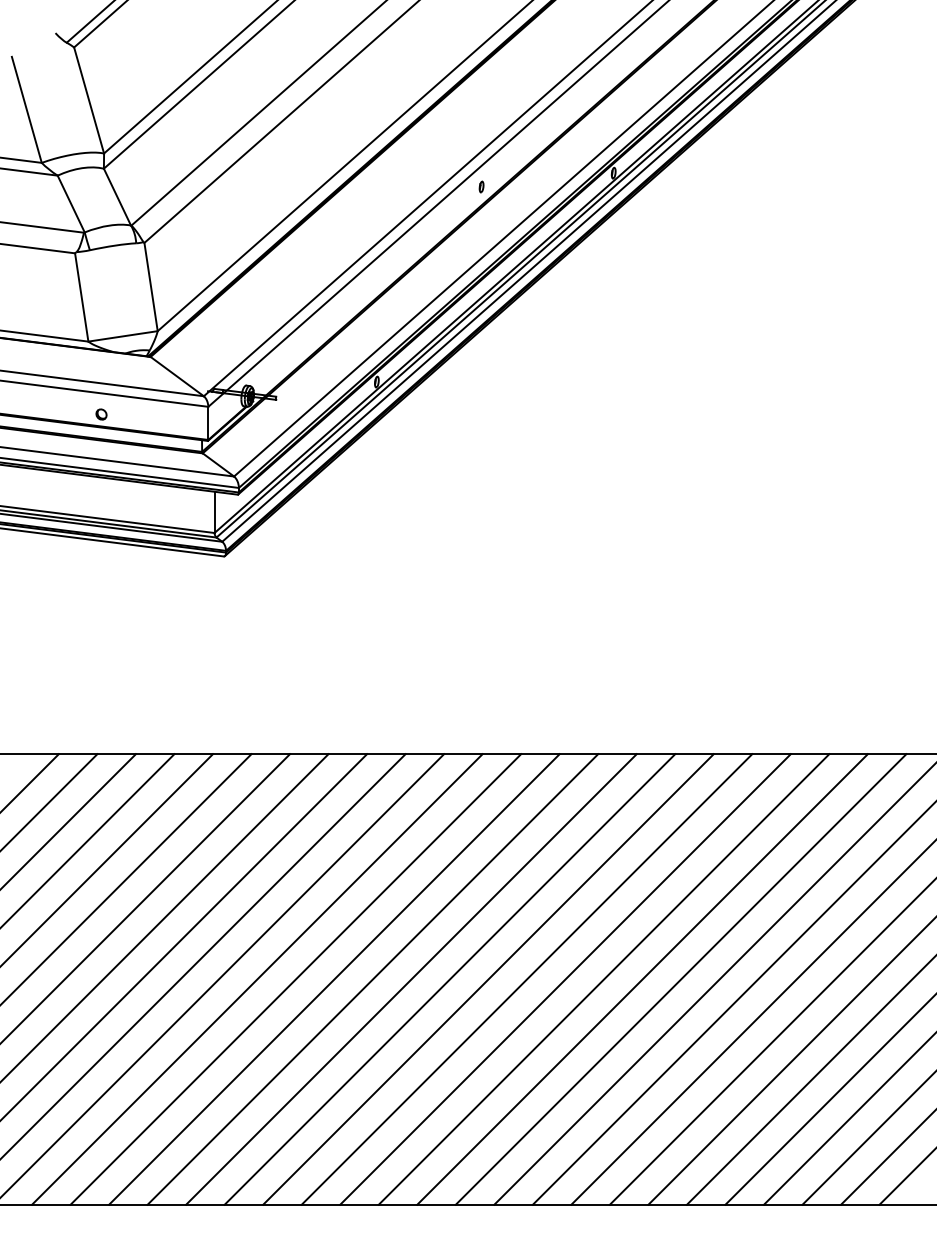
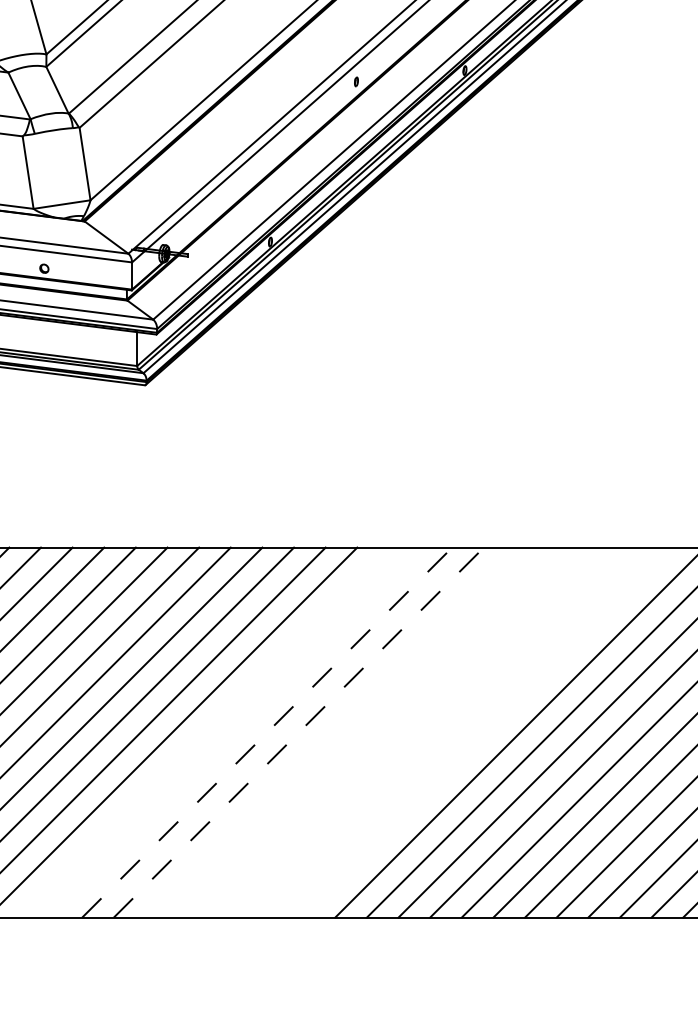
line: (295, 979) -> (203, 732), removed
line: (334, 979) -> (235, 732), removed
line: (372, 979) -> (266, 732), solid -> dashed
line: (411, 979) -> (298, 732), solid -> dashed
line: (449, 979) -> (330, 732), removed
line: (488, 979) -> (362, 732), removed
line: (526, 979) -> (393, 732), removed
line: (565, 979) -> (425, 732), removed
line: (603, 979) -> (456, 732), removed
line: (642, 979) -> (488, 732), removed

